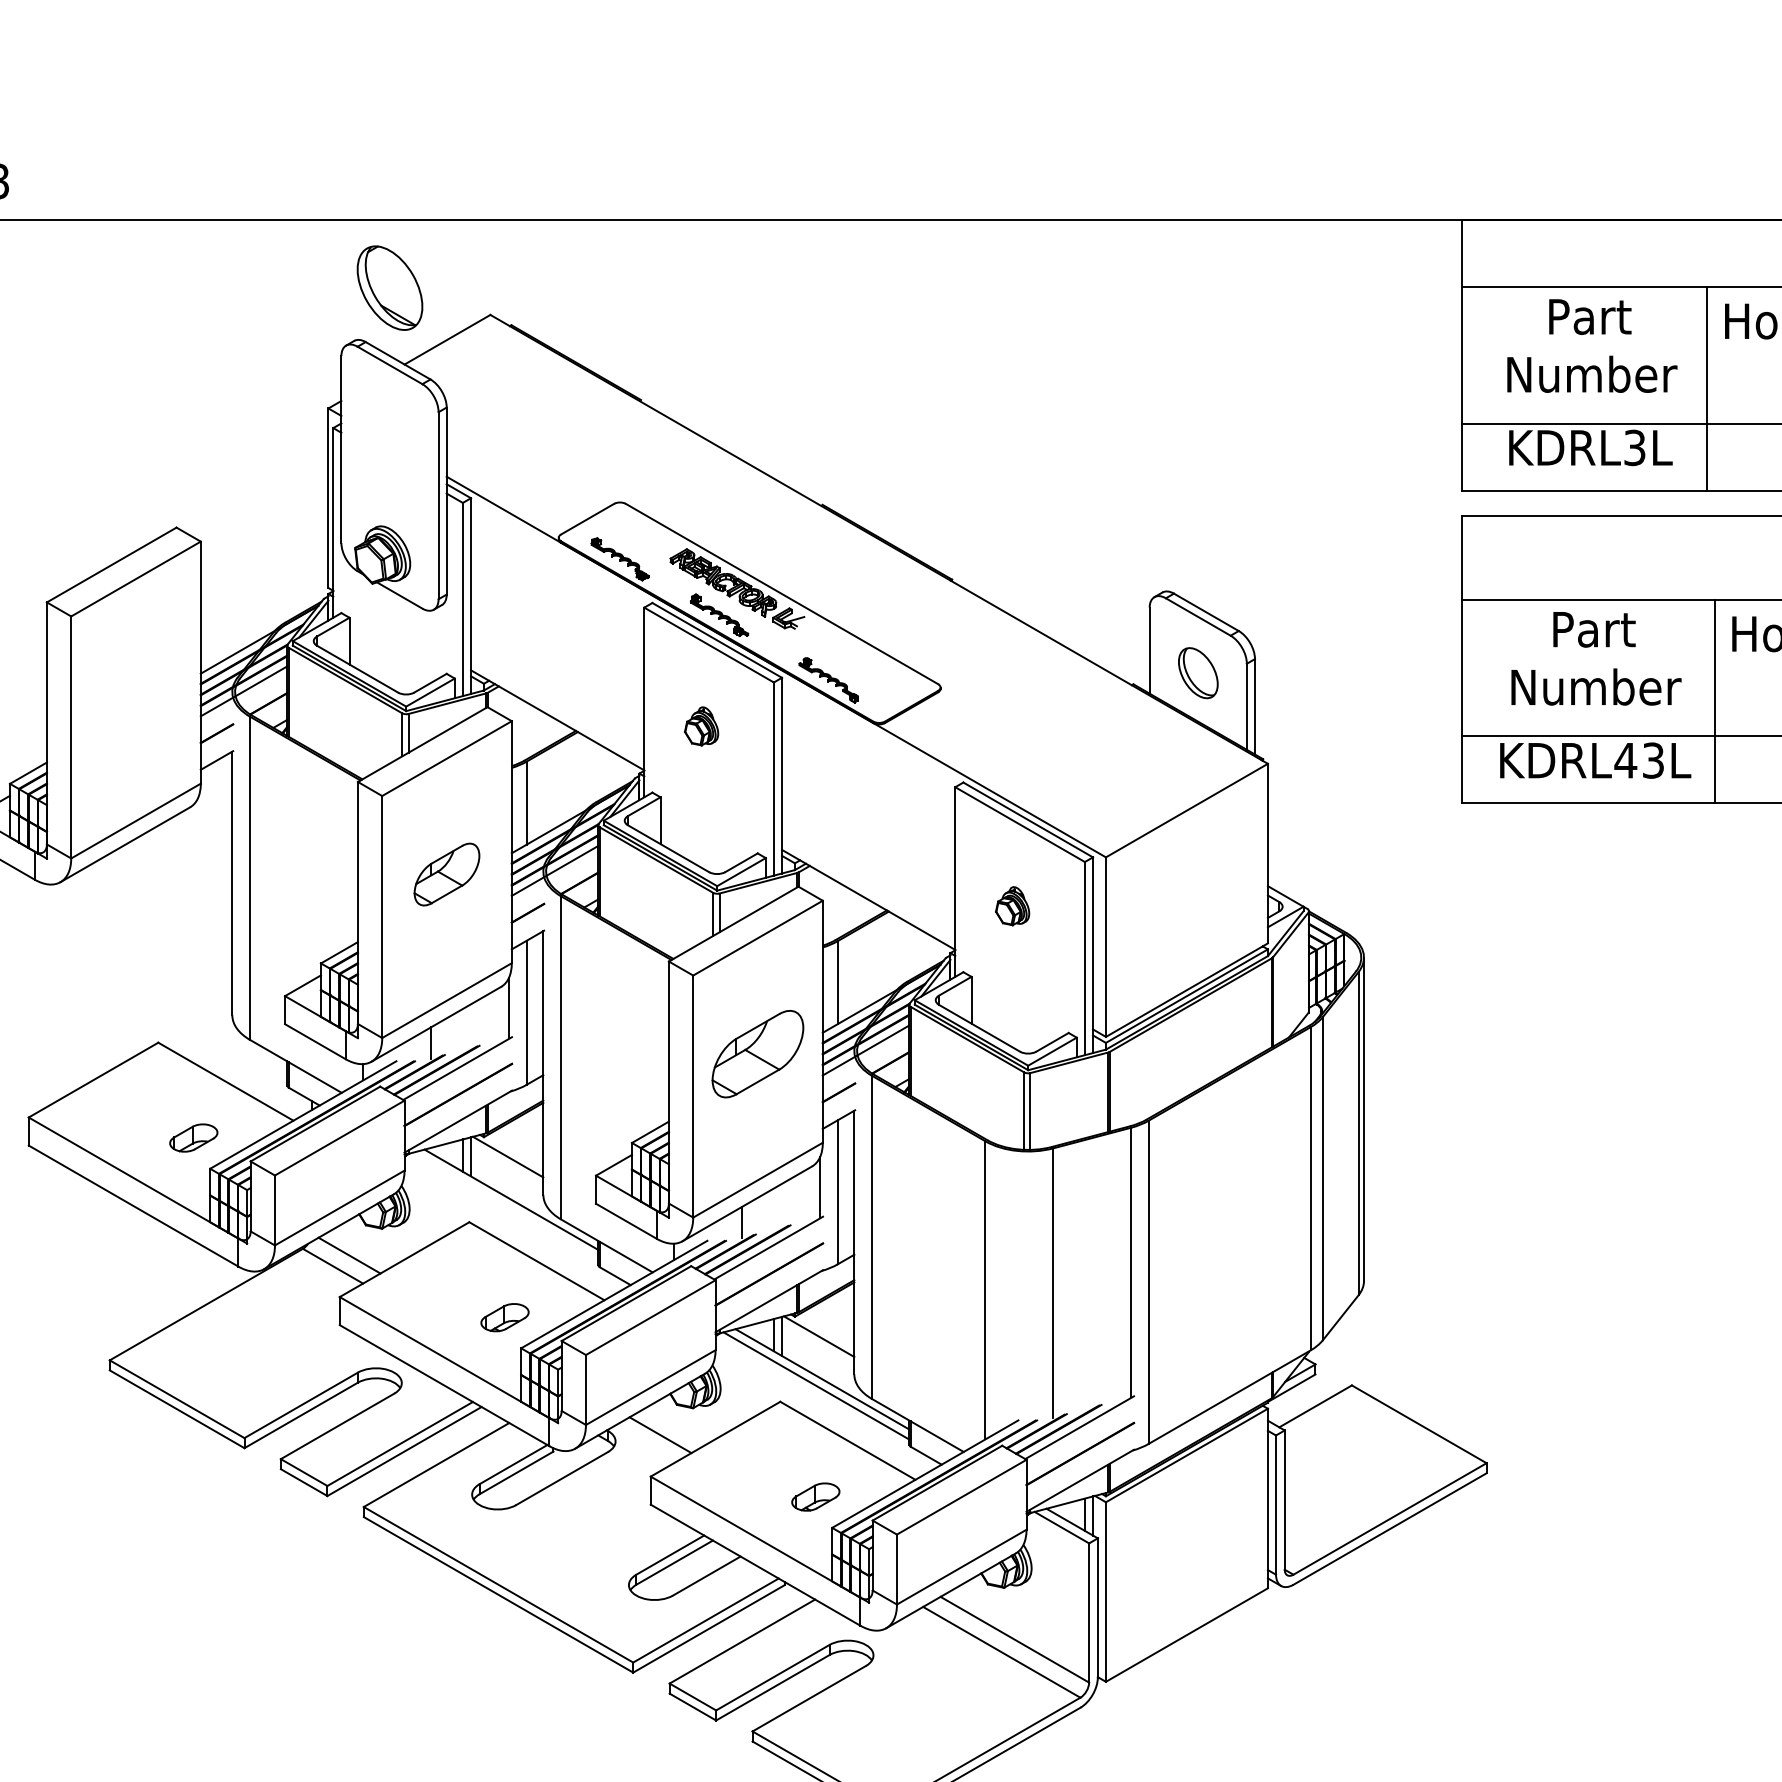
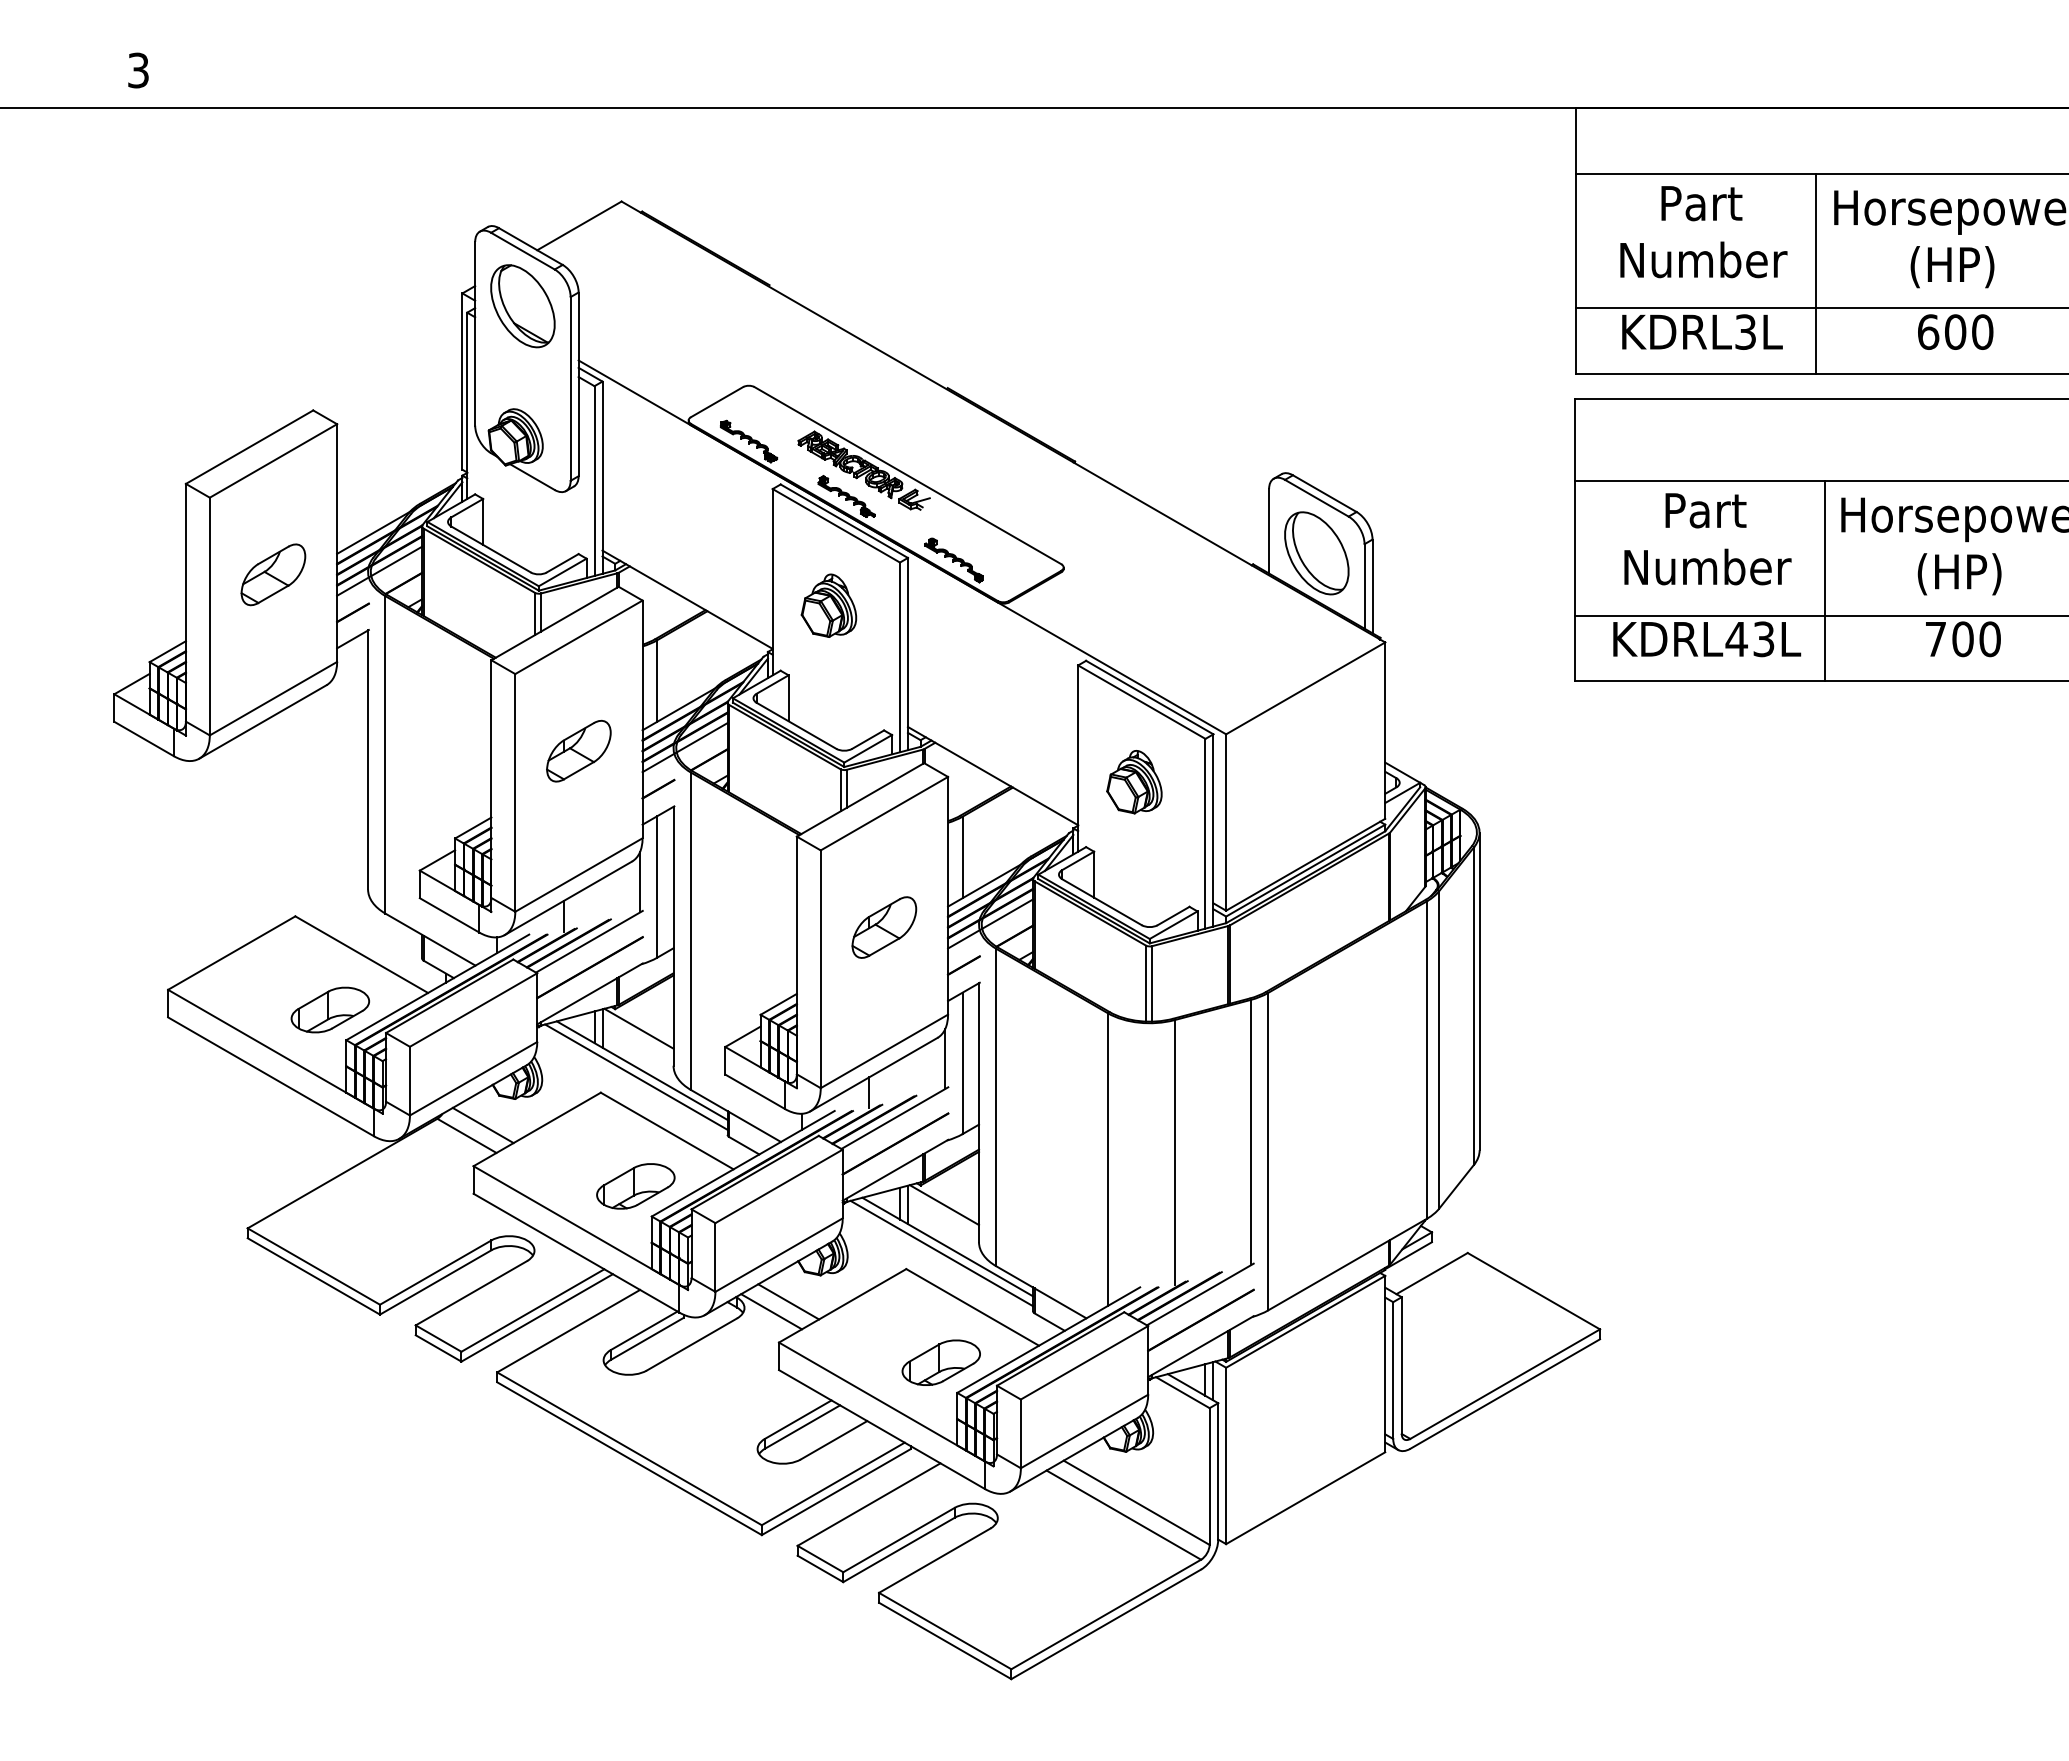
part: (389, 288) -> (522, 306), moved
part: (1197, 673) -> (1316, 553), size x1.67
part: (136, 694) -> (273, 574), added
part: (701, 726) -> (828, 605), size x1.67
part: (1012, 906) -> (1134, 782), size x1.67
part: (758, 1054) -> (884, 927), size x0.71
part: (193, 1137) -> (329, 1009), size x1.67
line: (505, 1205) -> (636, 1076), added
part: (504, 1317) -> (635, 1186), size x1.67
line: (643, 1444) -> (771, 1311), added
part: (815, 1496) -> (940, 1362), size x1.67

